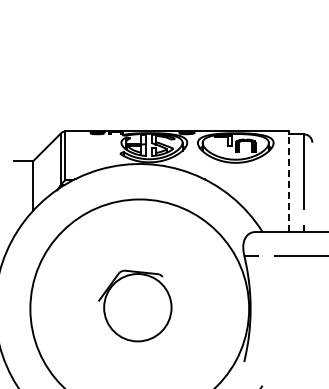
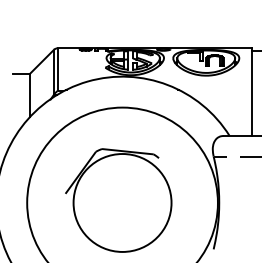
line: (288, 181) -> (252, 91), dashed -> solid
part: (134, 305) -> (117, 200), size x1.67

